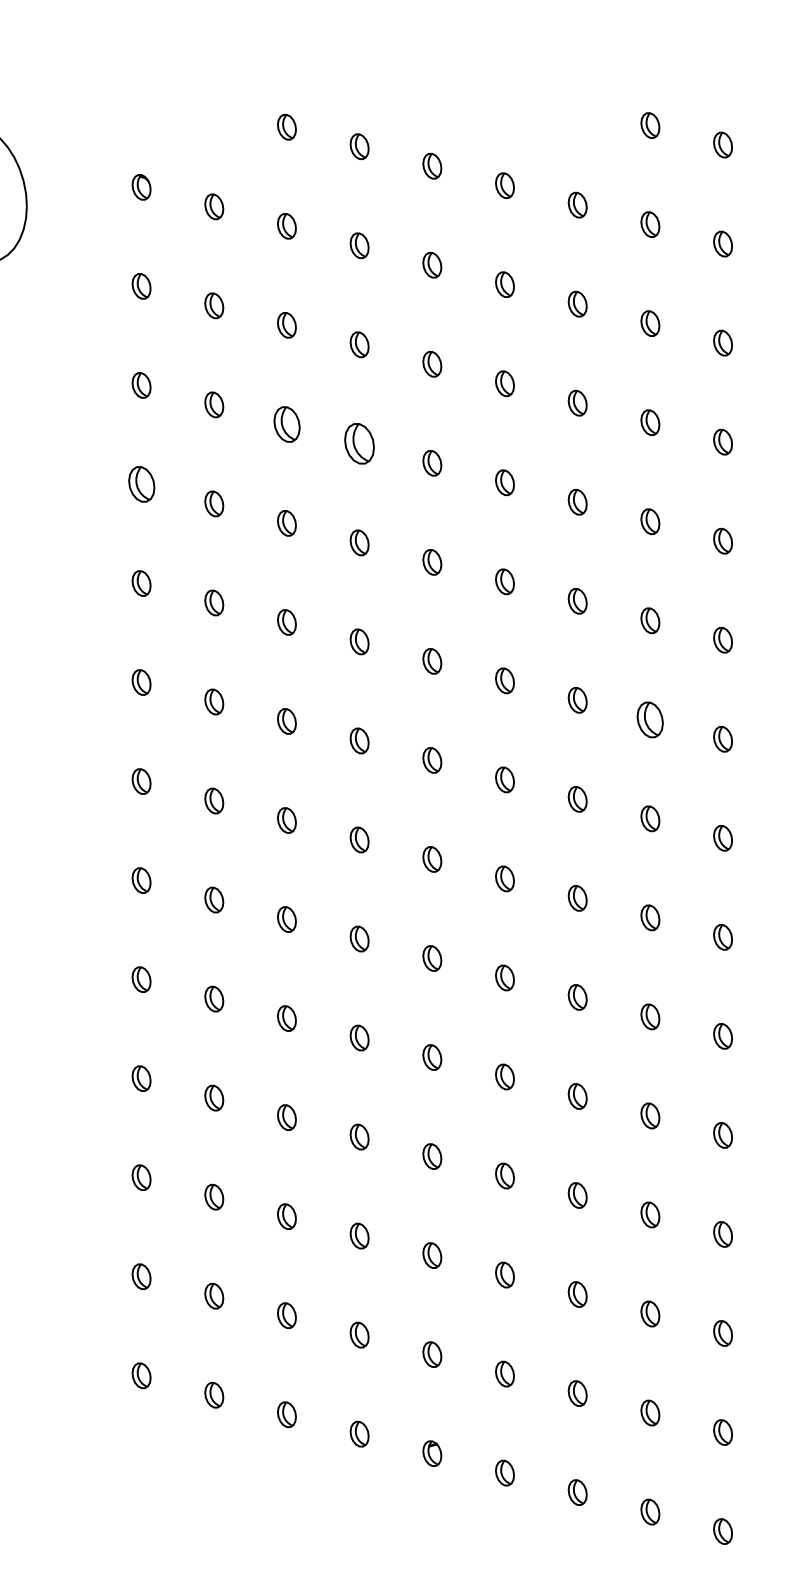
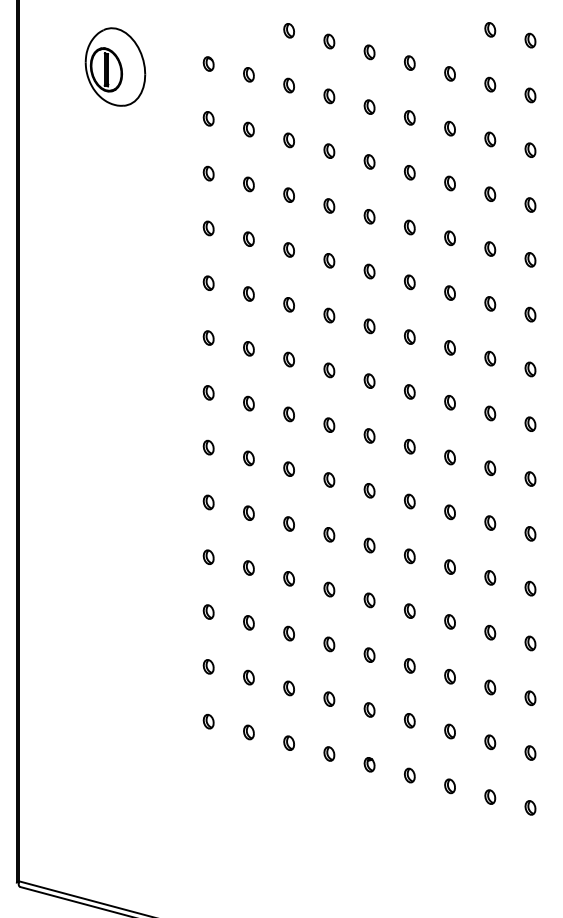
part: (285, 423) -> (288, 194), size x0.71
part: (359, 442) -> (329, 205), size x0.62
part: (141, 484) -> (208, 228), size x0.71
part: (650, 719) -> (490, 358), size x0.71

